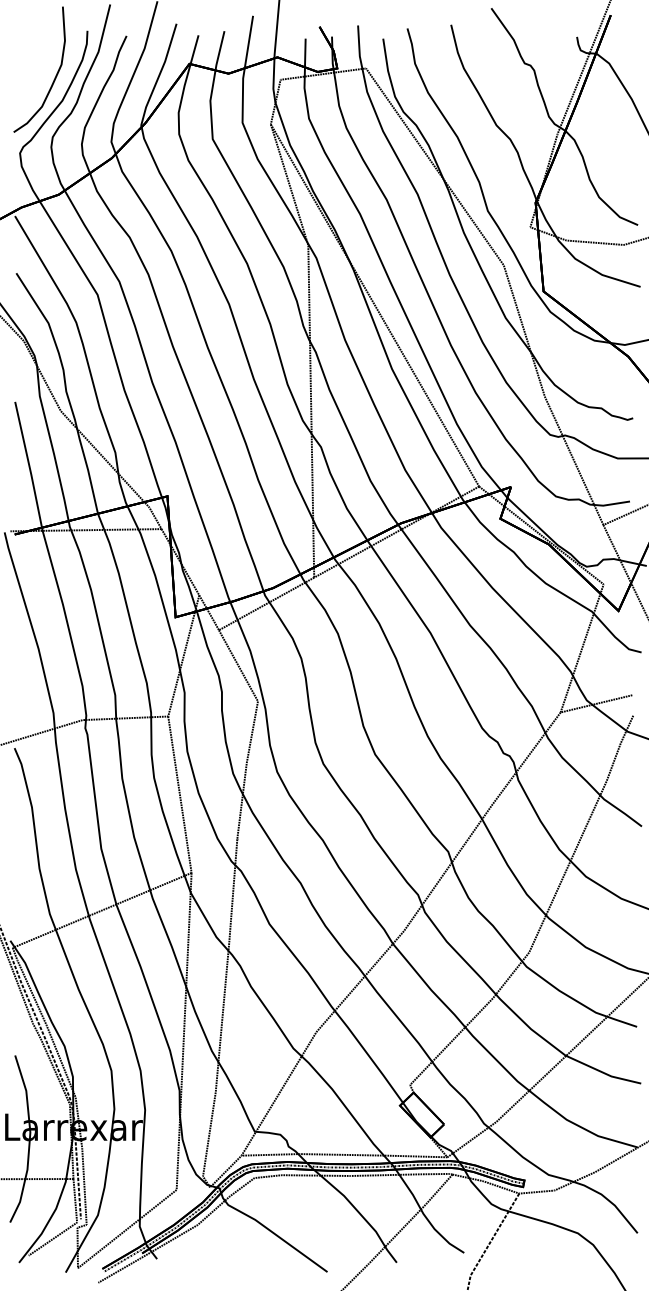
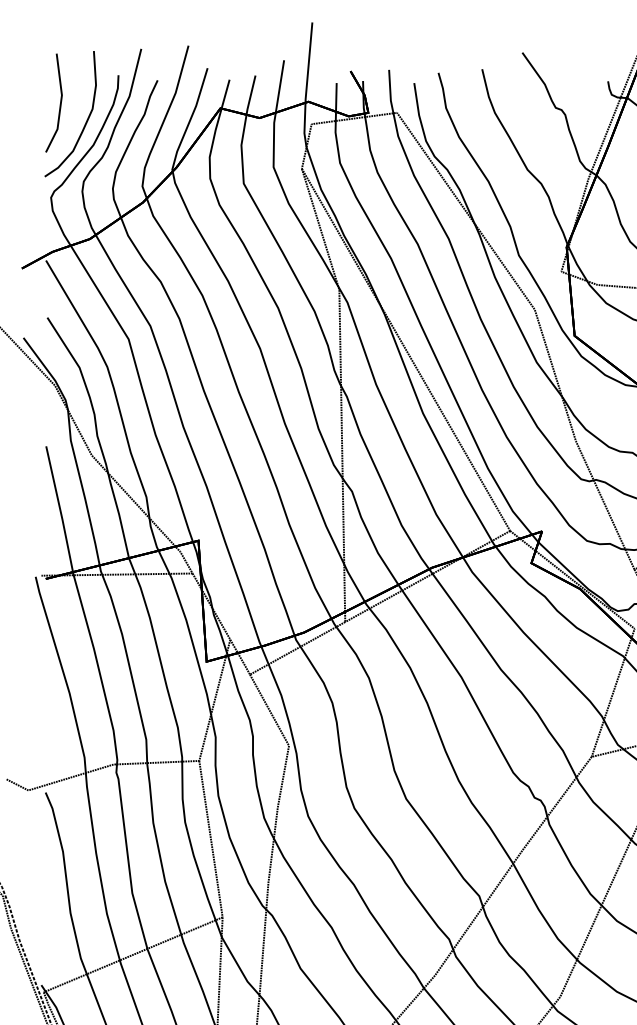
line: (28, 59) -> (59, 103), added

